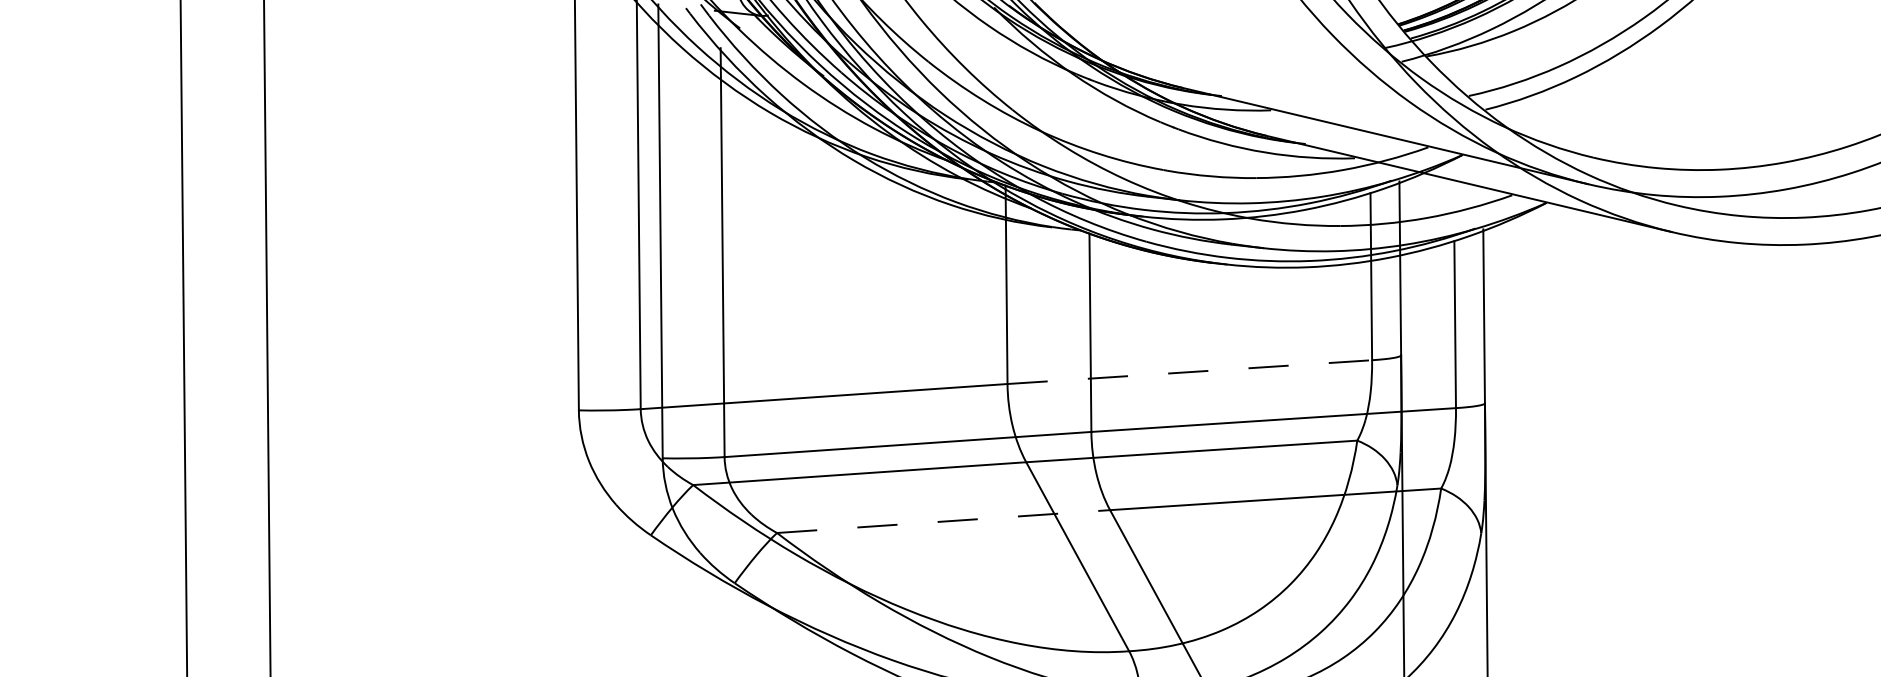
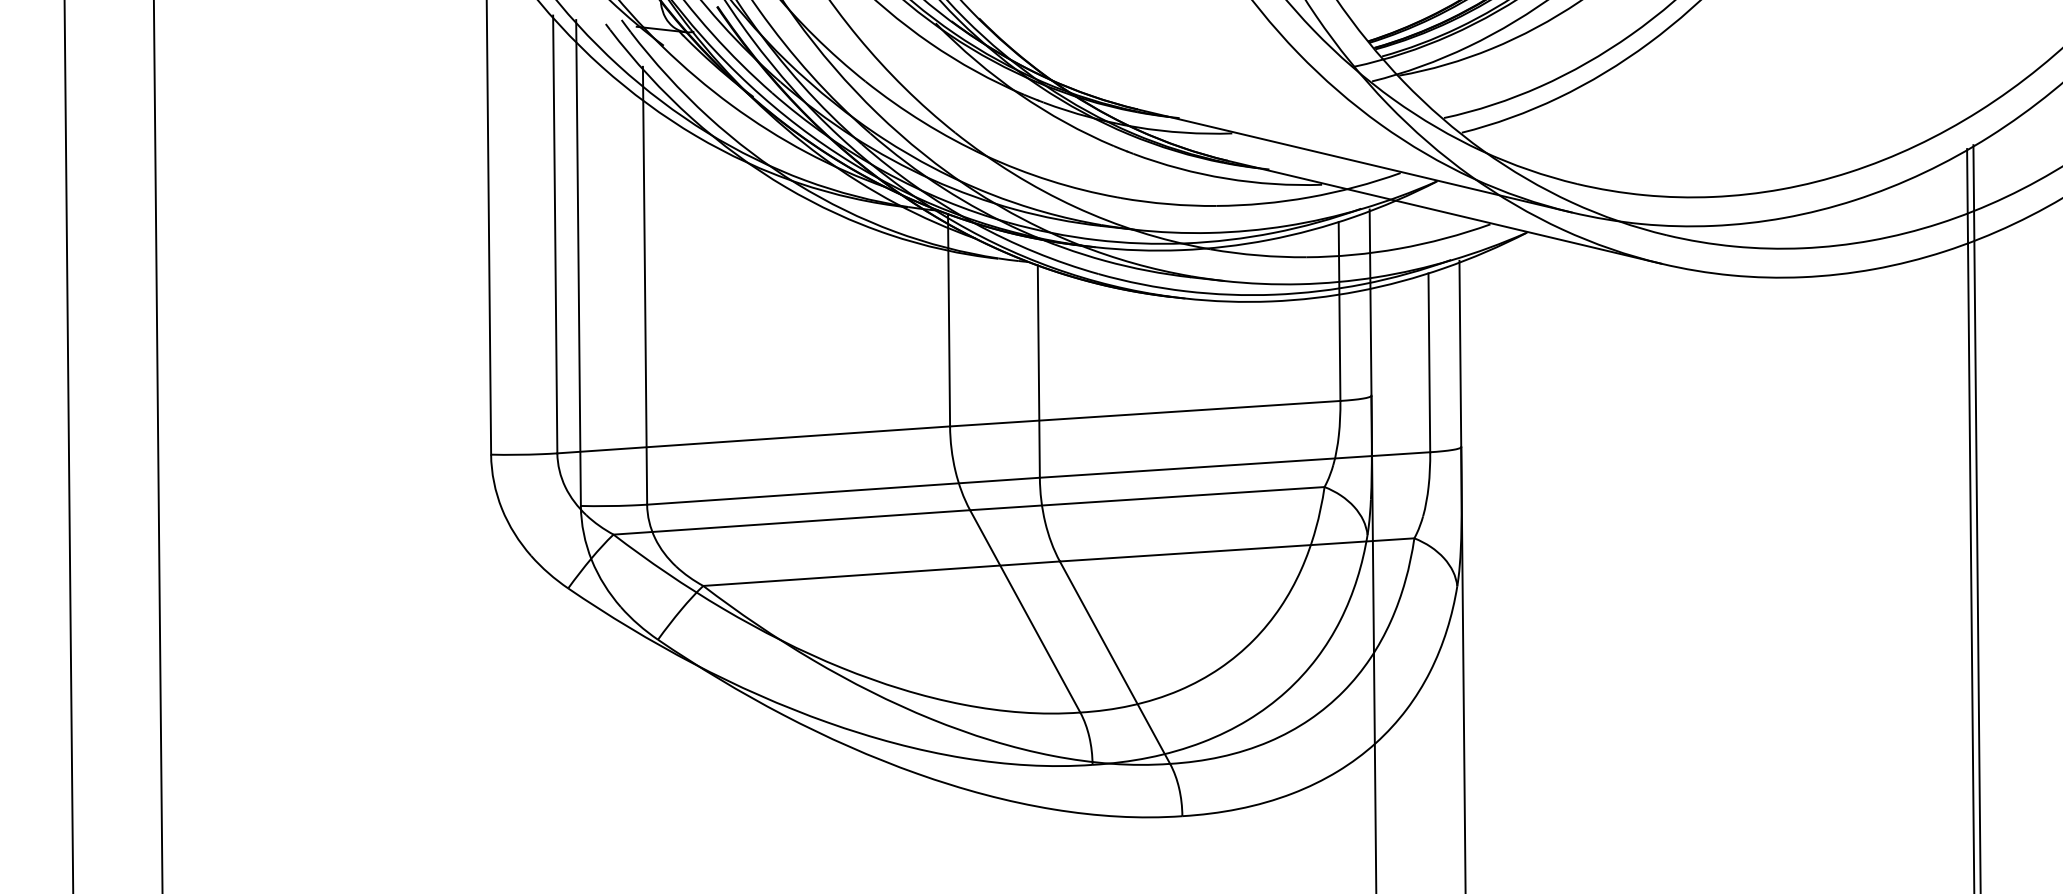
line: (1190, 371) -> (1145, 413), dashed -> solid
line: (943, 521) -> (881, 573), dashed -> solid

